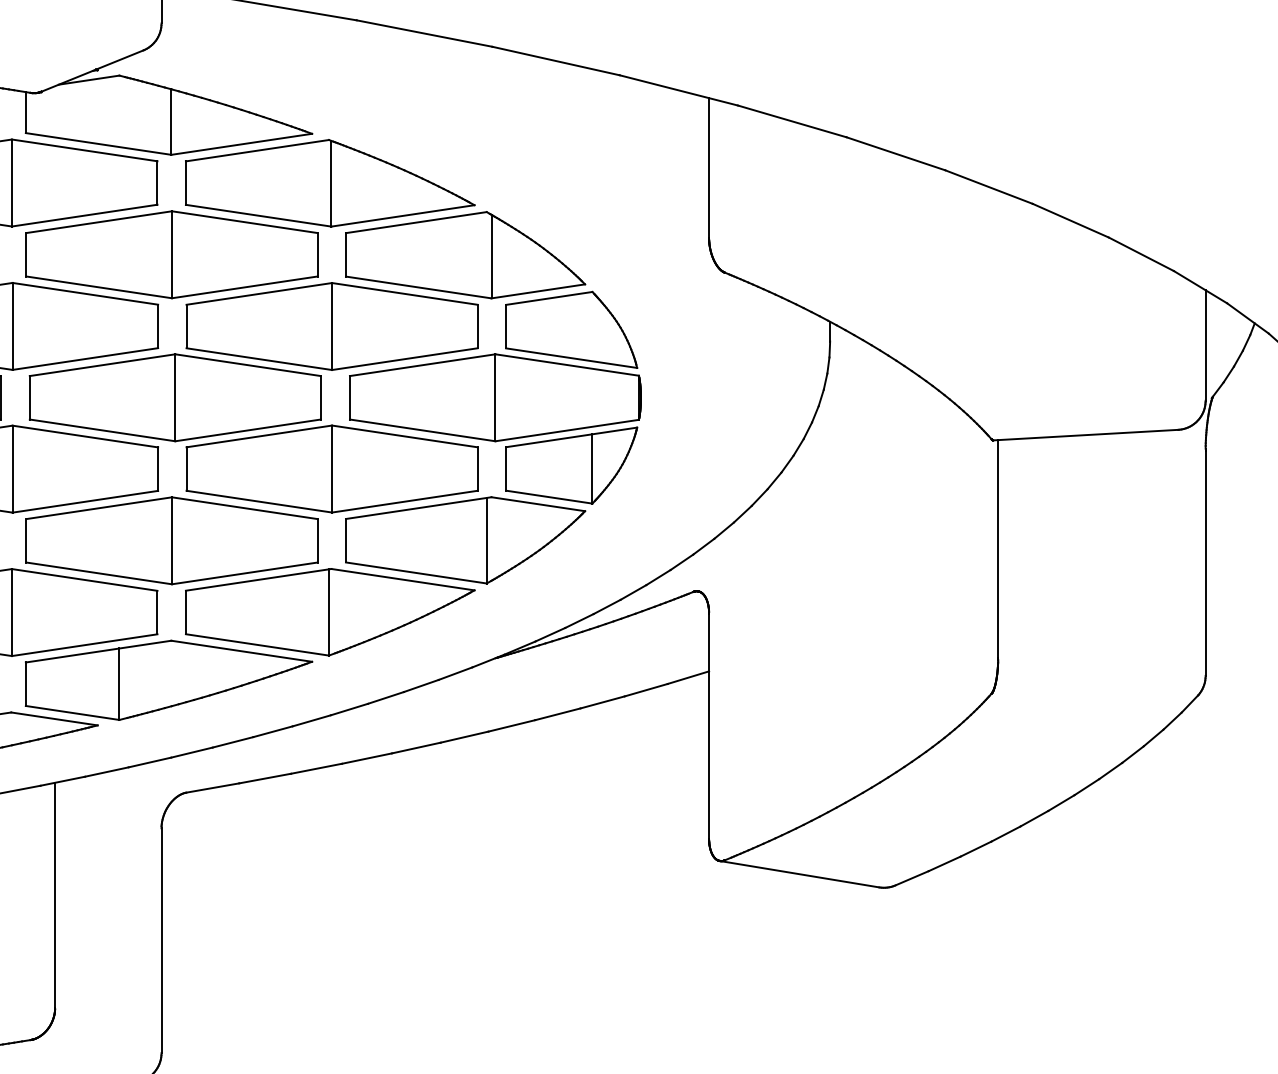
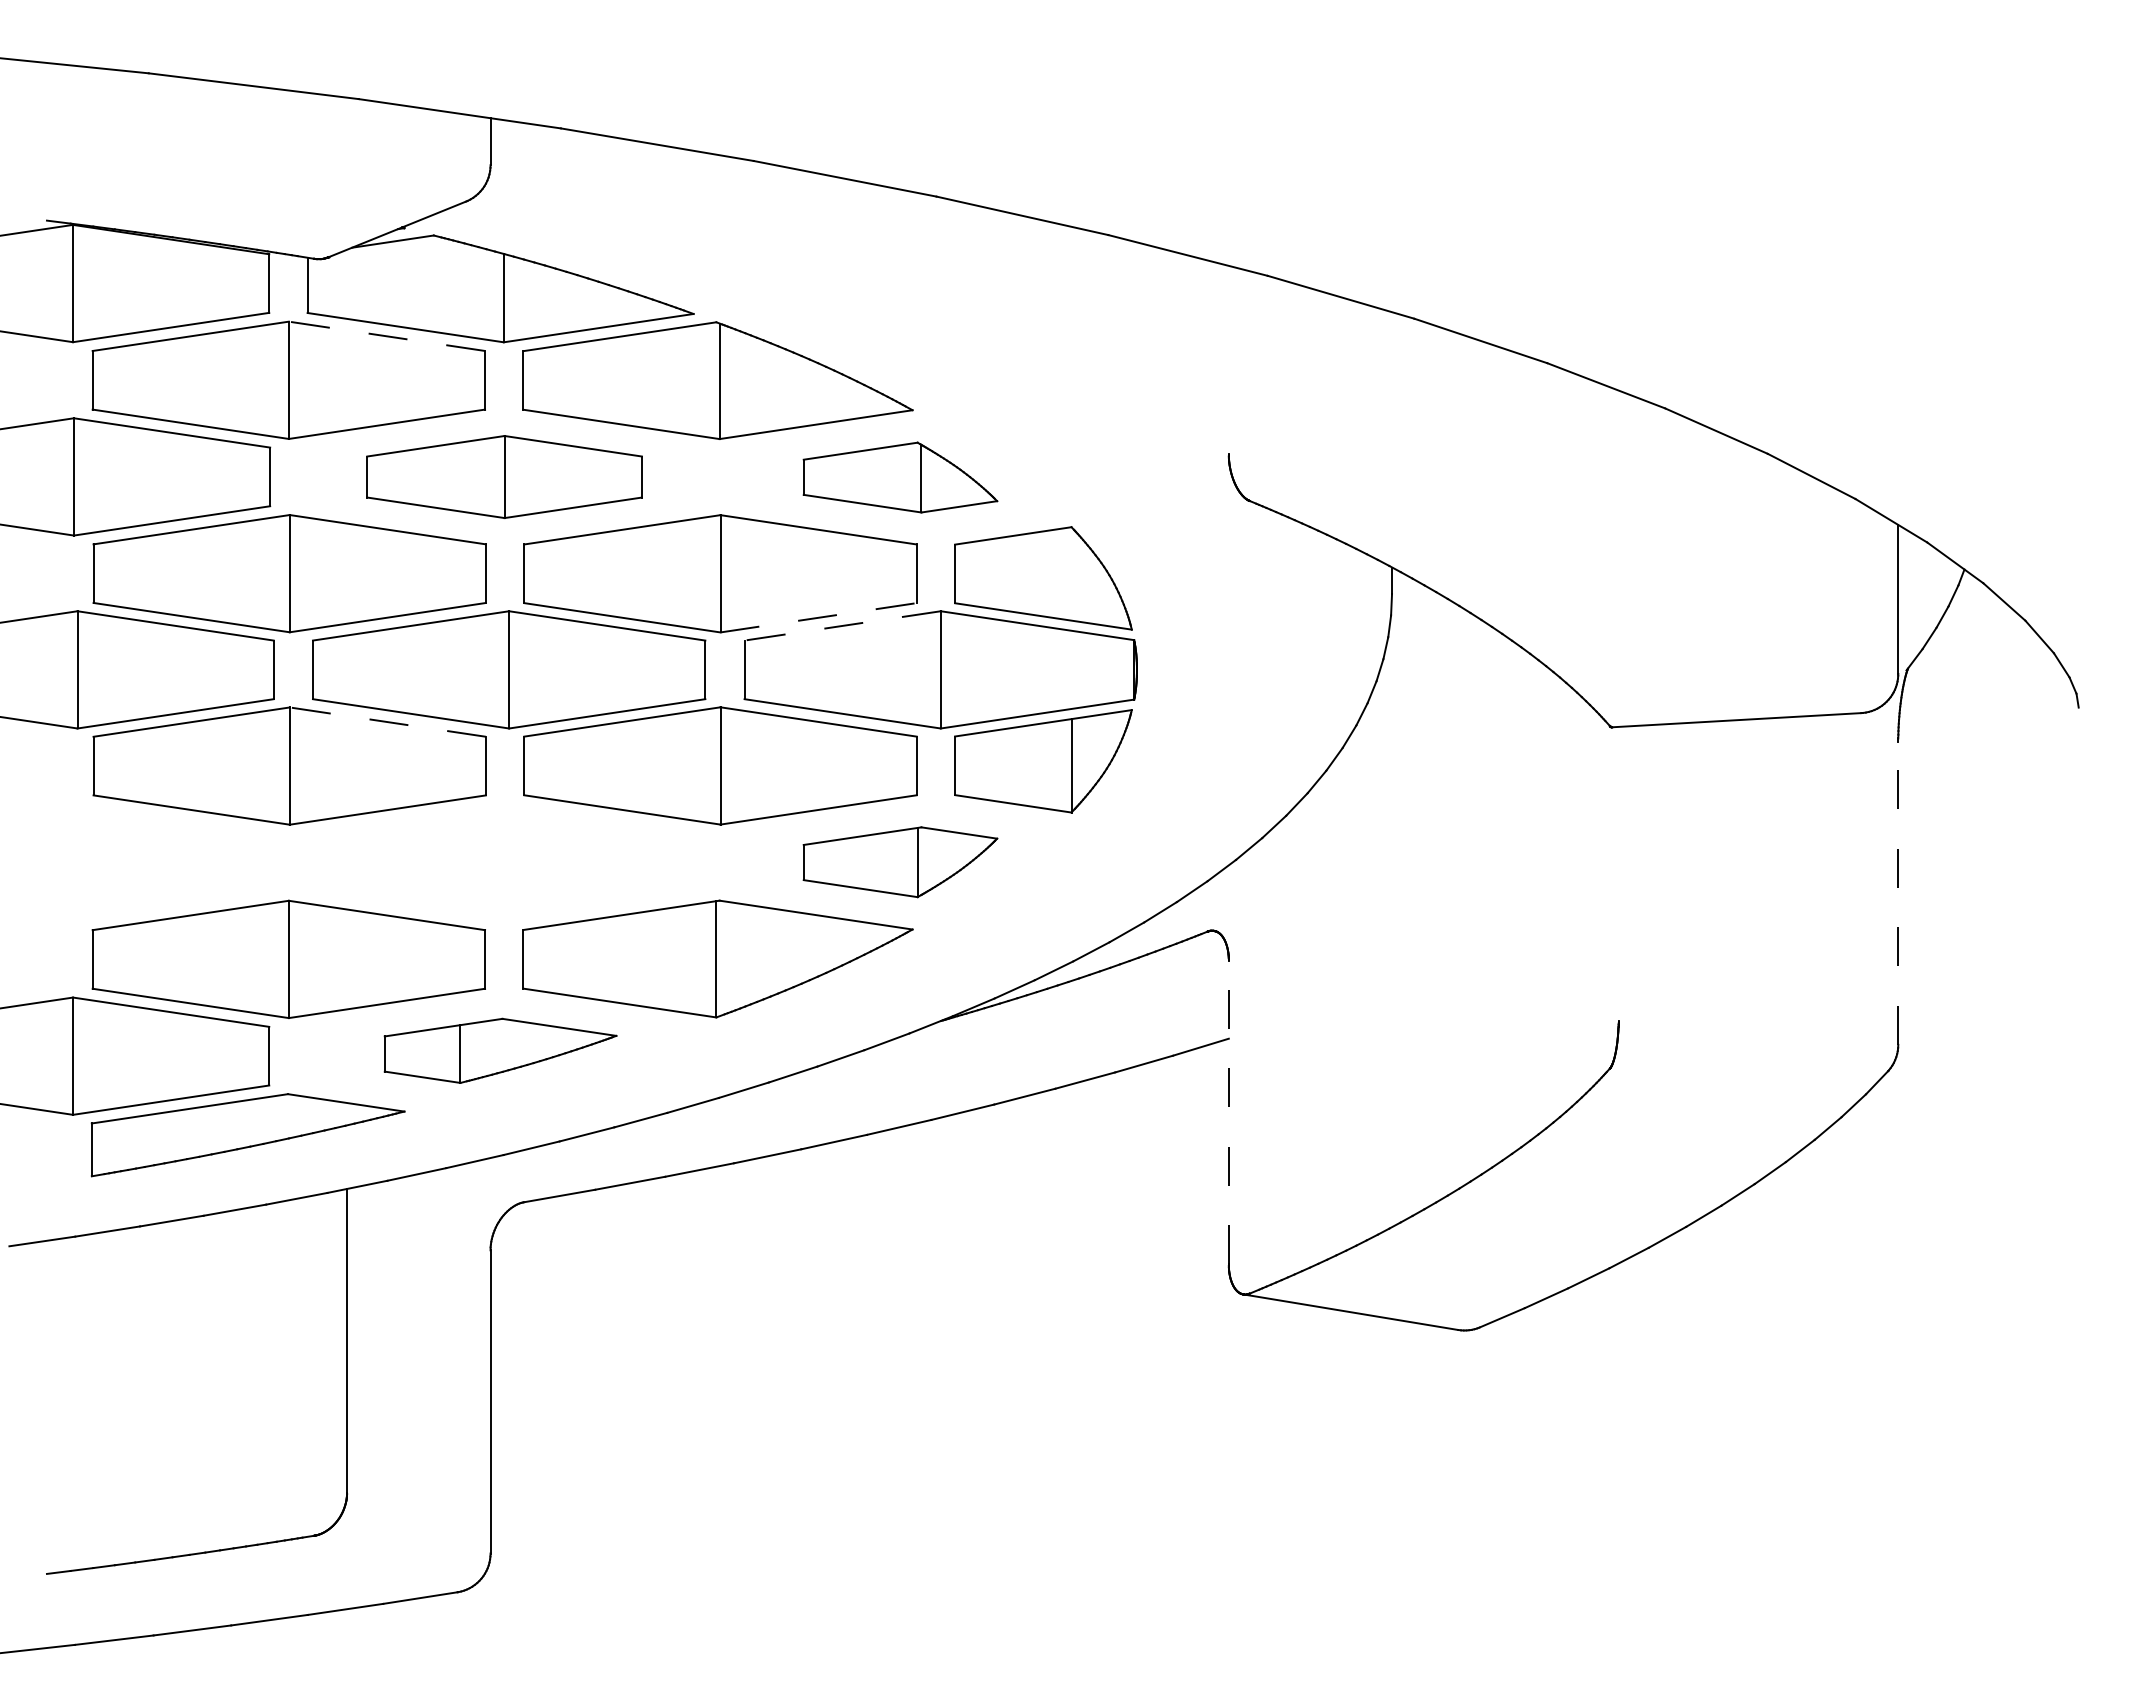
line: (84, 150) -> (386, 336), solid -> dashed
line: (708, 167) -> (1228, 359), removed
part: (171, 254) -> (504, 476), size x0.7
part: (465, 255) -> (900, 477), size x0.6
line: (405, 358) -> (819, 617), solid -> dashed
line: (422, 364) -> (842, 625), solid -> dashed
line: (85, 436) -> (387, 722), solid -> dashed
part: (171, 540) -> (504, 862), removed
part: (465, 540) -> (900, 862), size x0.6
line: (998, 548) -> (1618, 873), removed
line: (1205, 563) -> (1898, 893), solid -> dashed
part: (168, 680) -> (500, 1050), size x0.6
line: (708, 726) -> (1228, 1112), solid -> dashed

